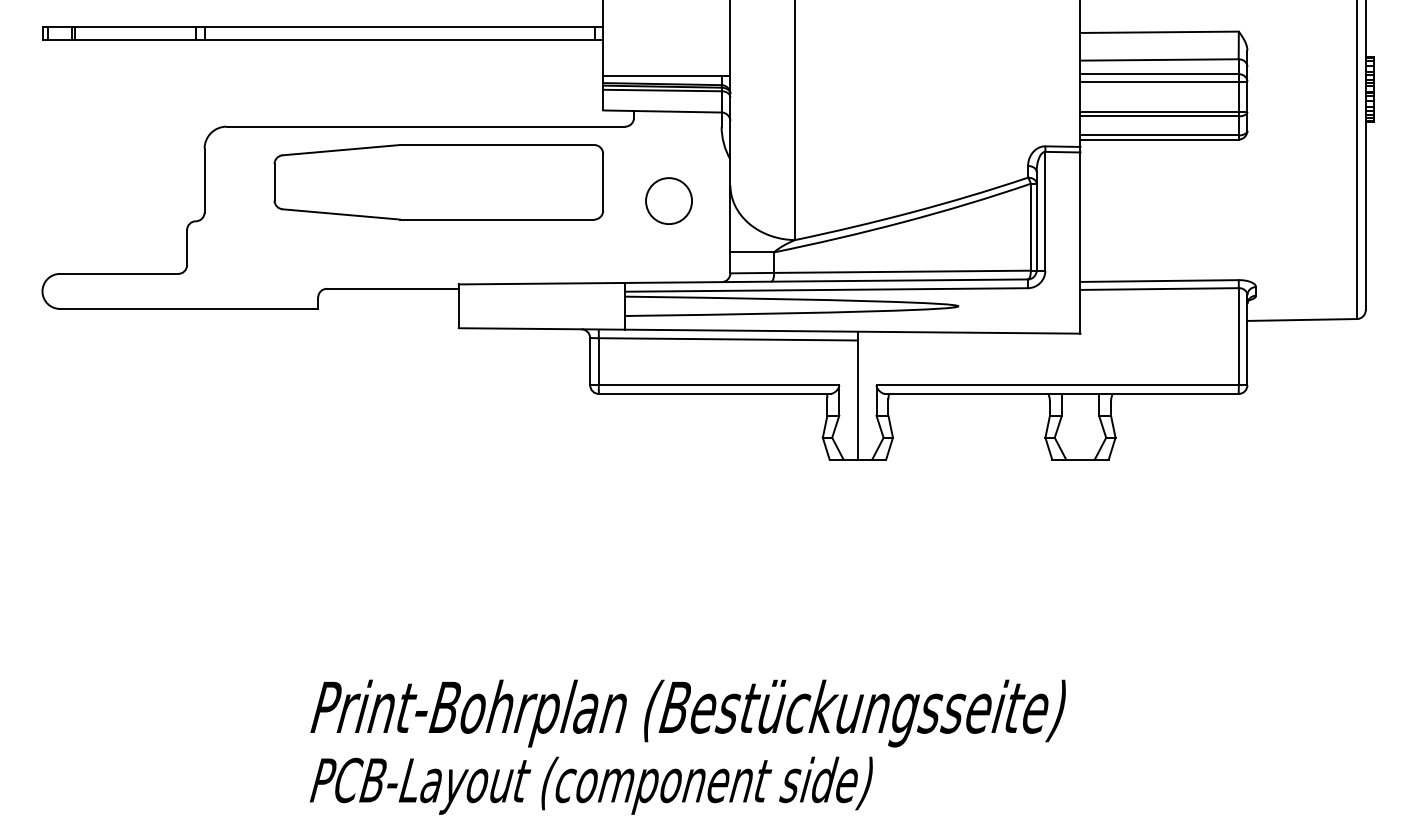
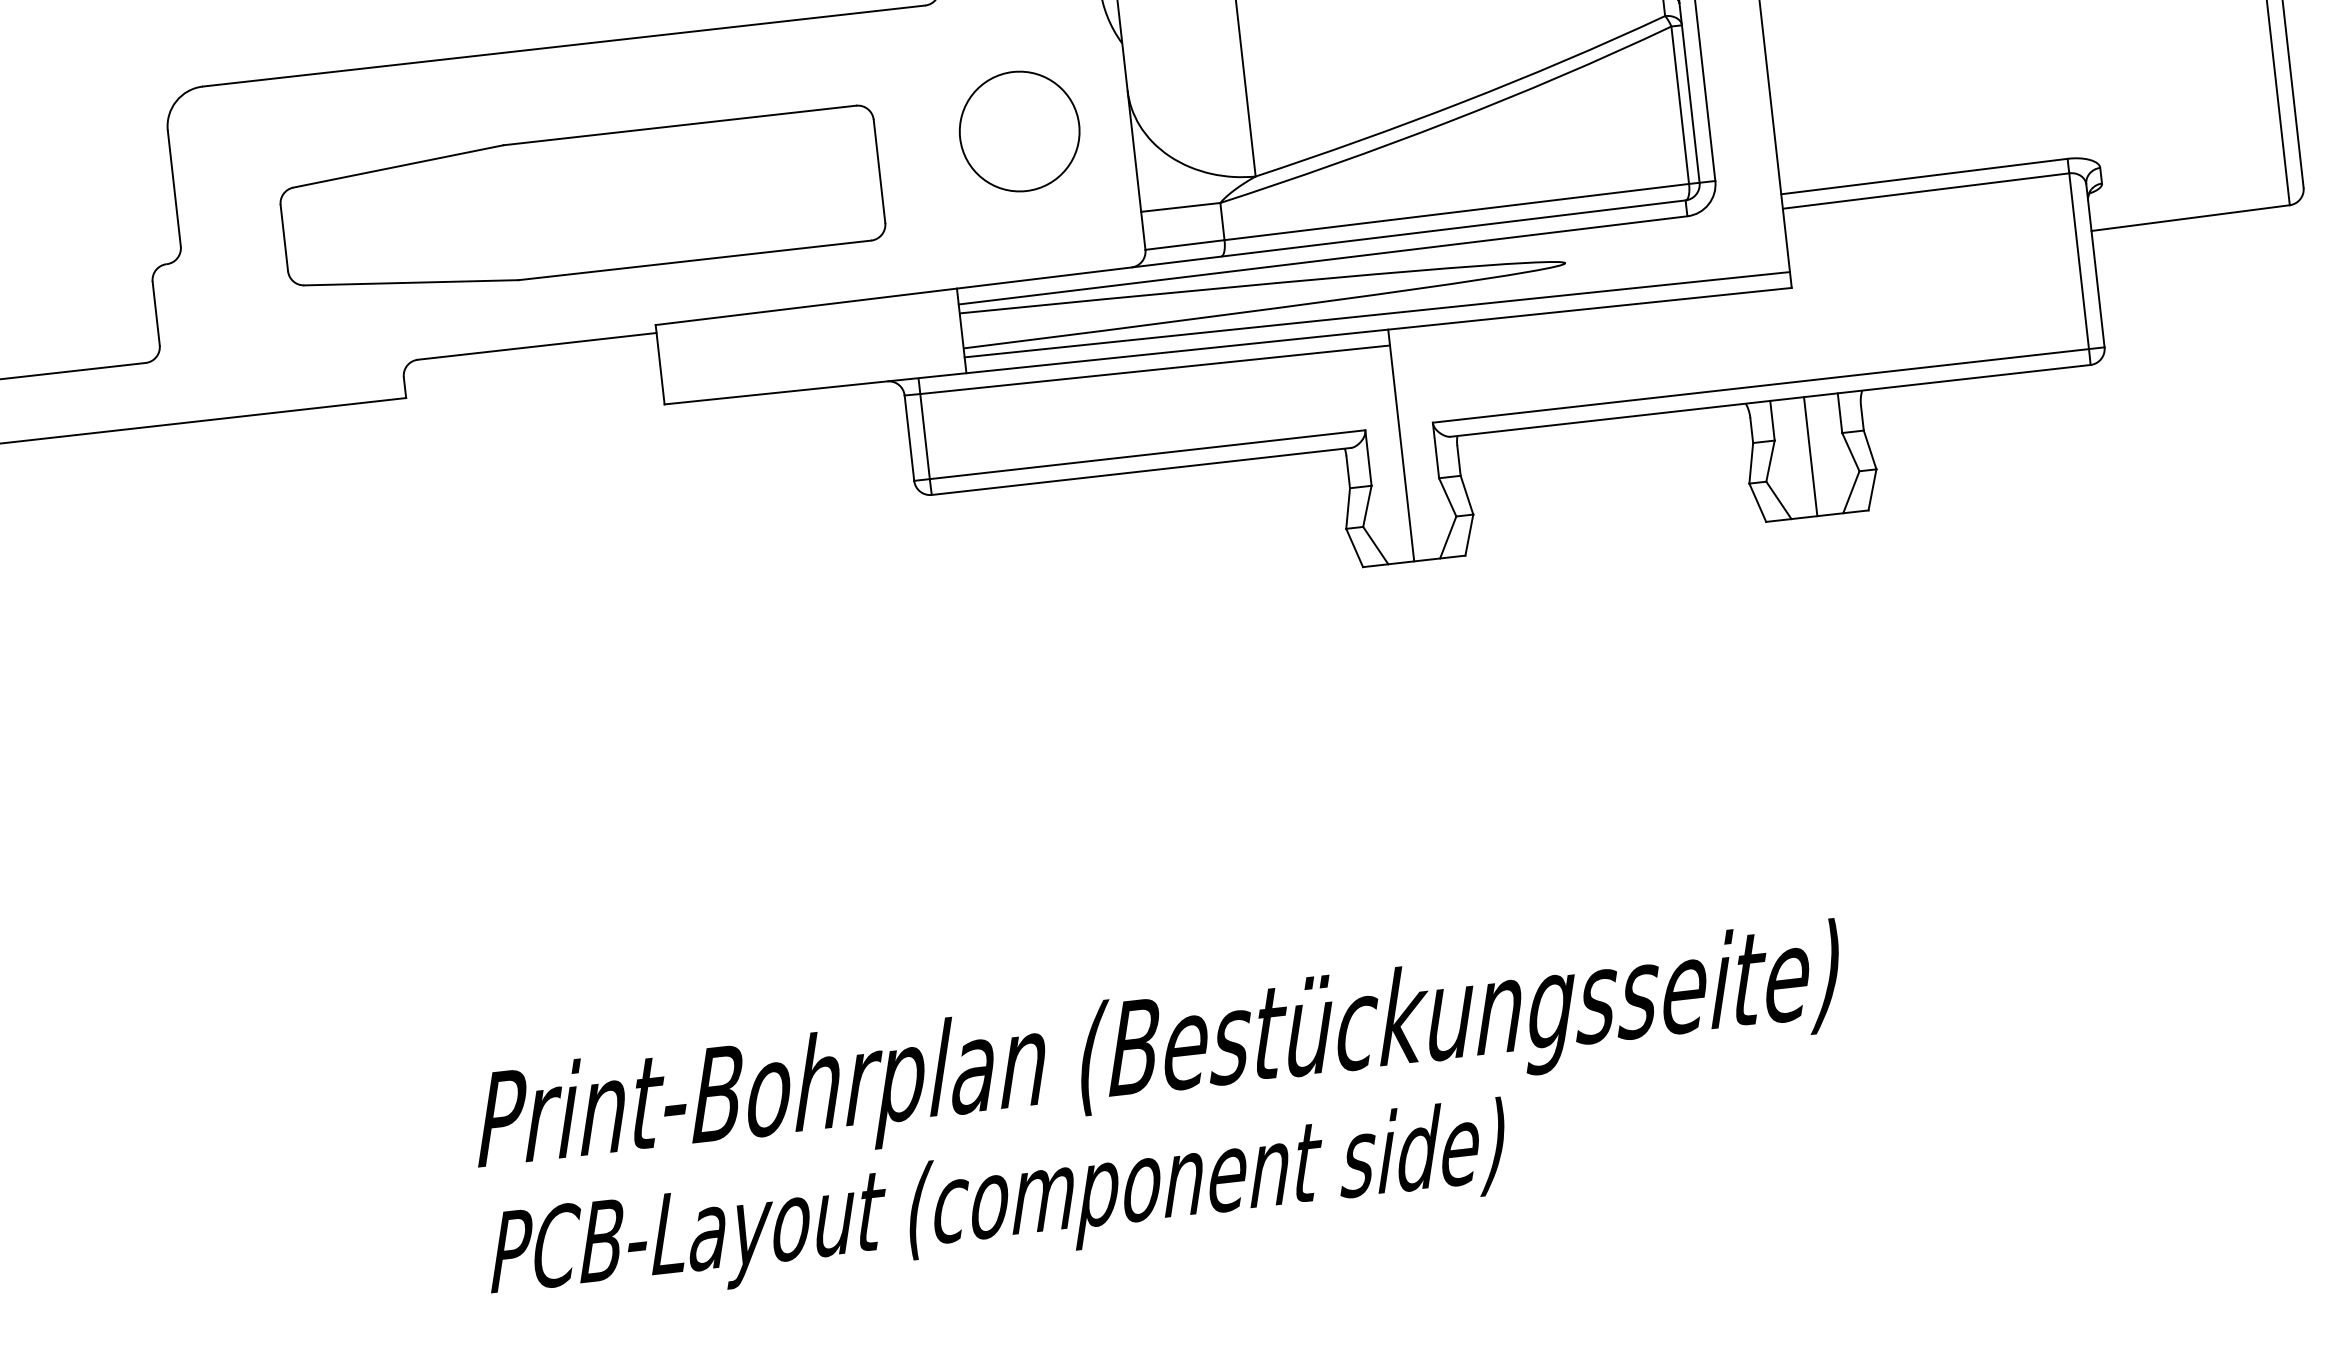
part: (438, 182) -> (581, 205), moved
circle: (668, 200) -> (1018, 130), size x1.43
line: (852, 322) -> (1376, 314), added
line: (1080, 426) -> (1810, 456), added

